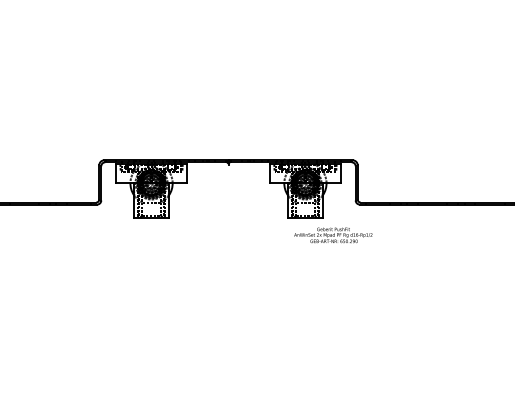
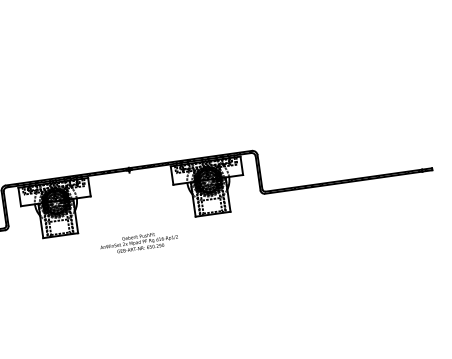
text: (333, 235) -> (139, 242), moved

